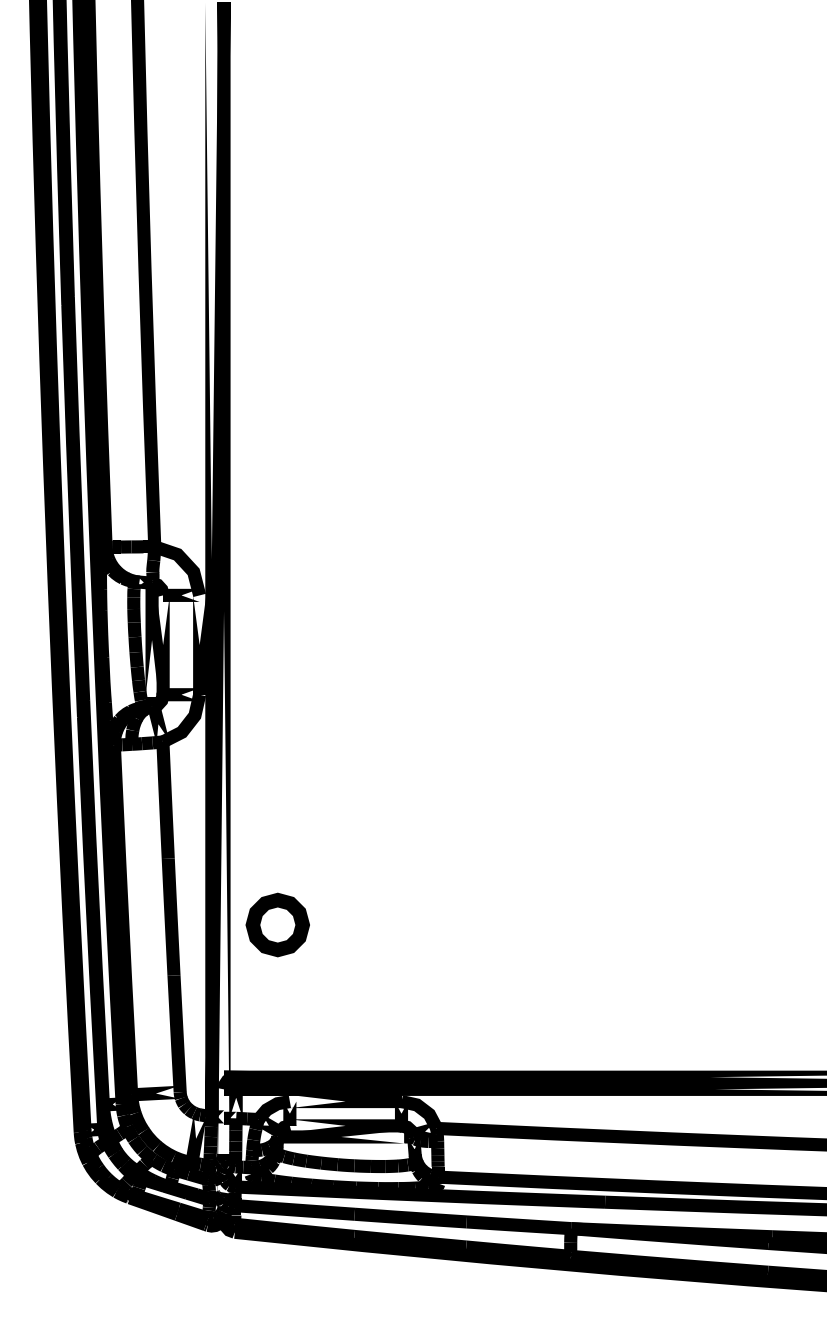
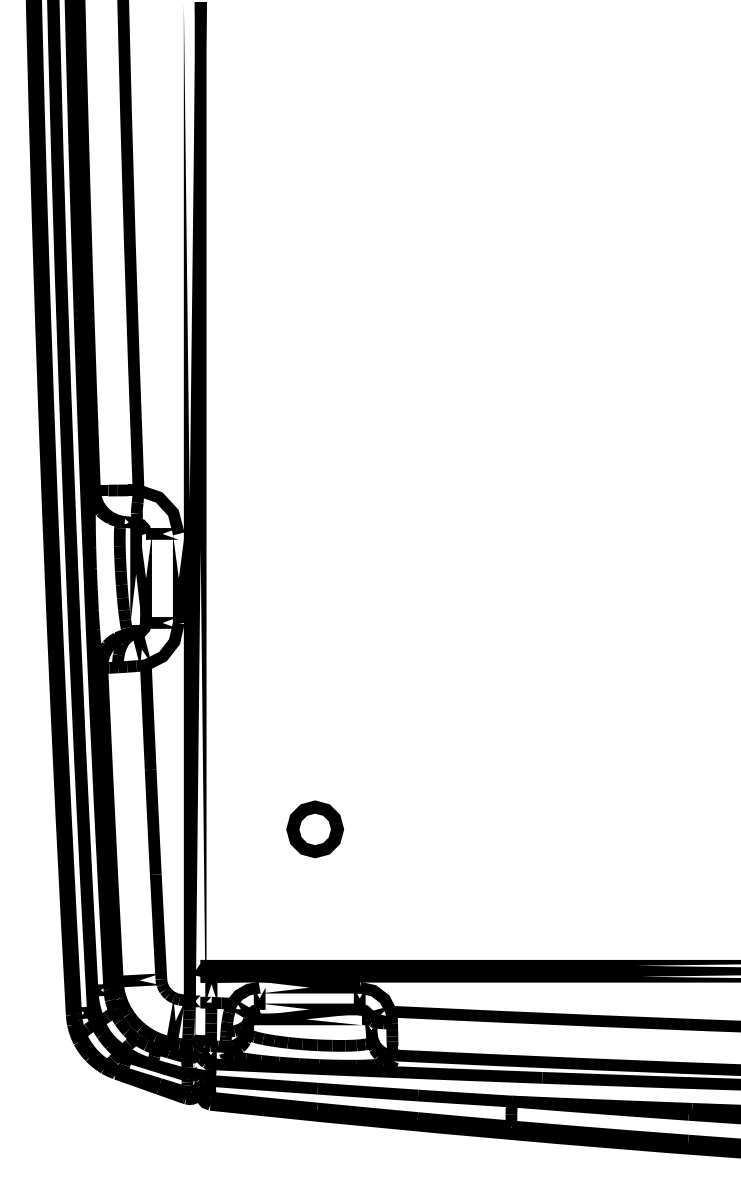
part: (277, 924) -> (314, 828), moved

